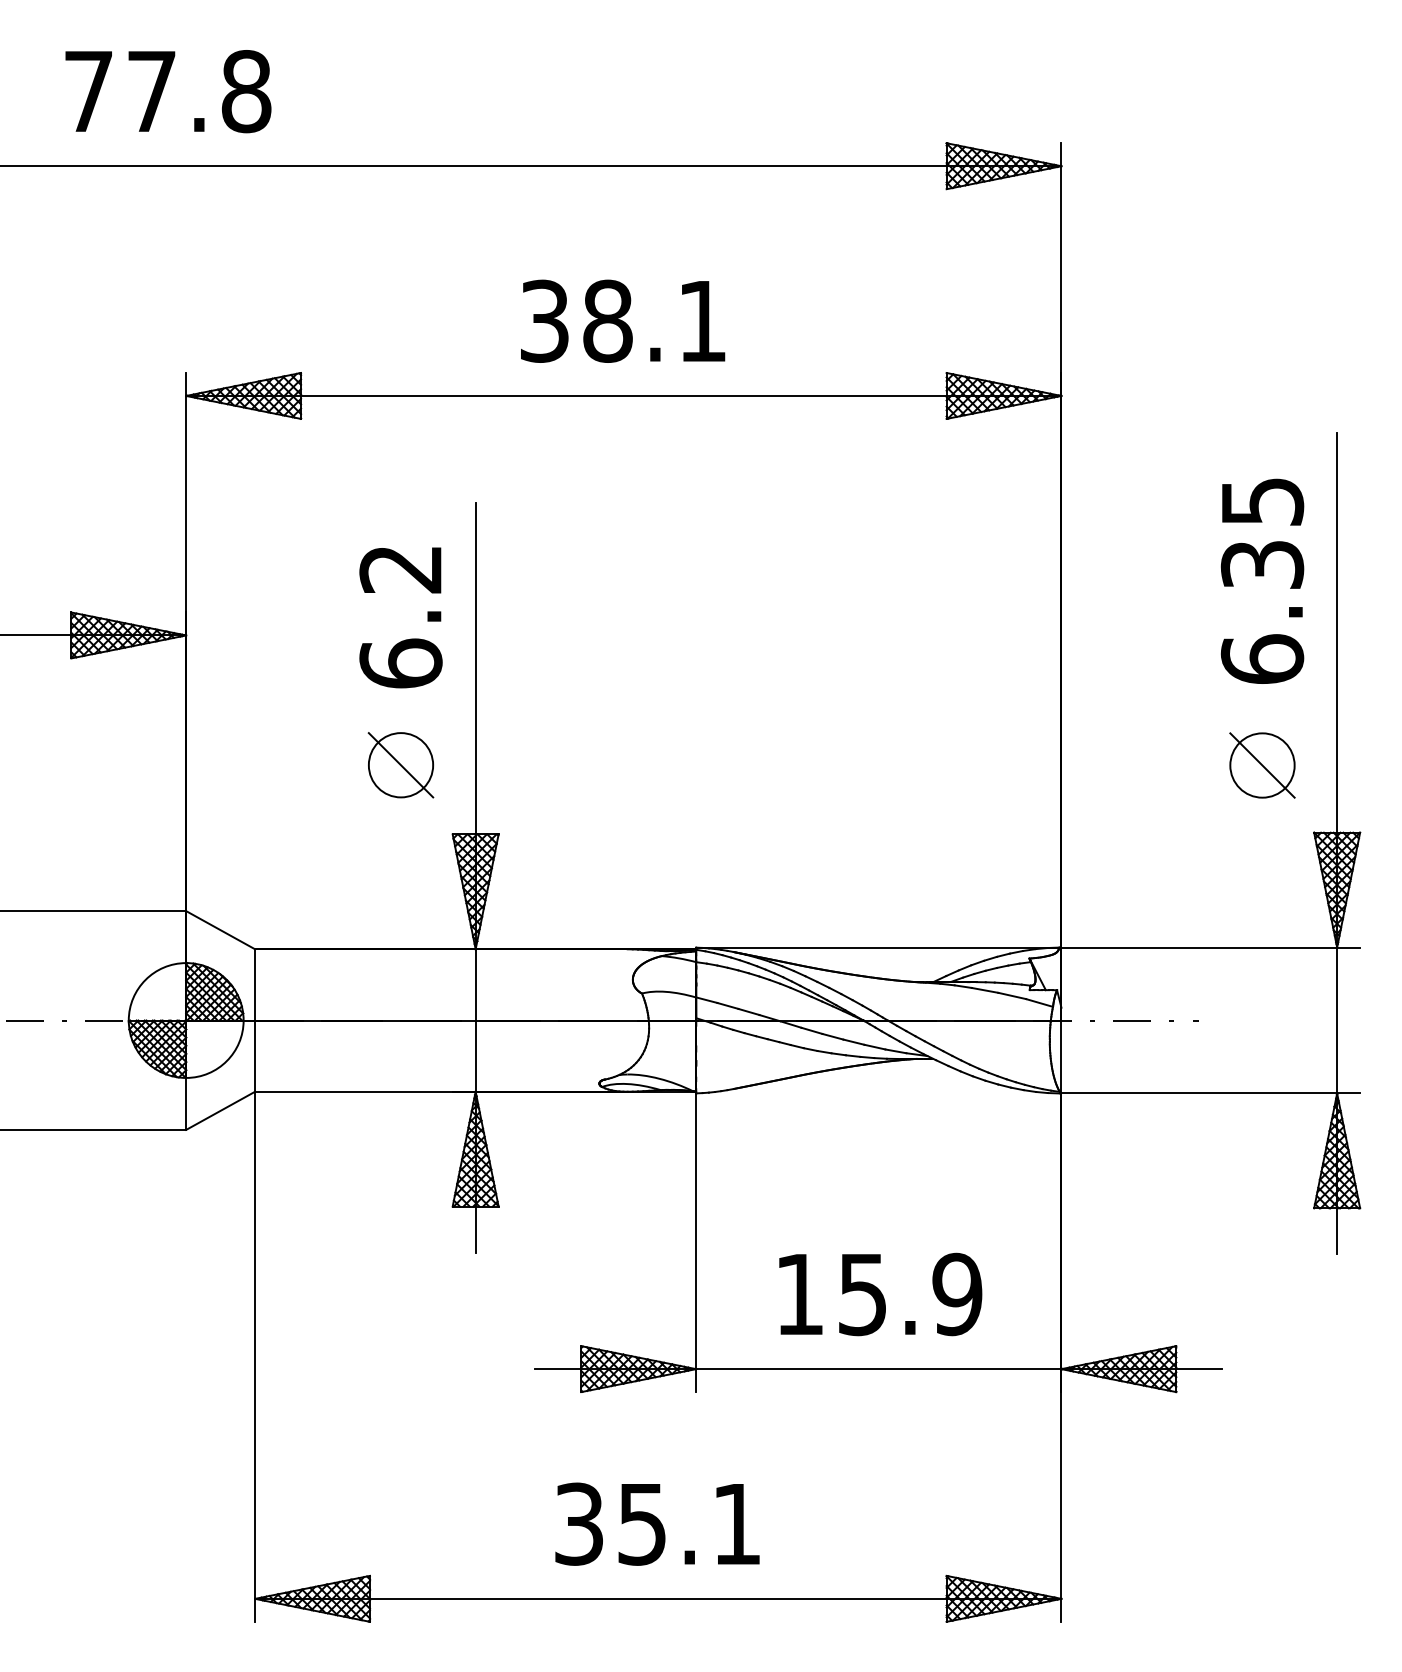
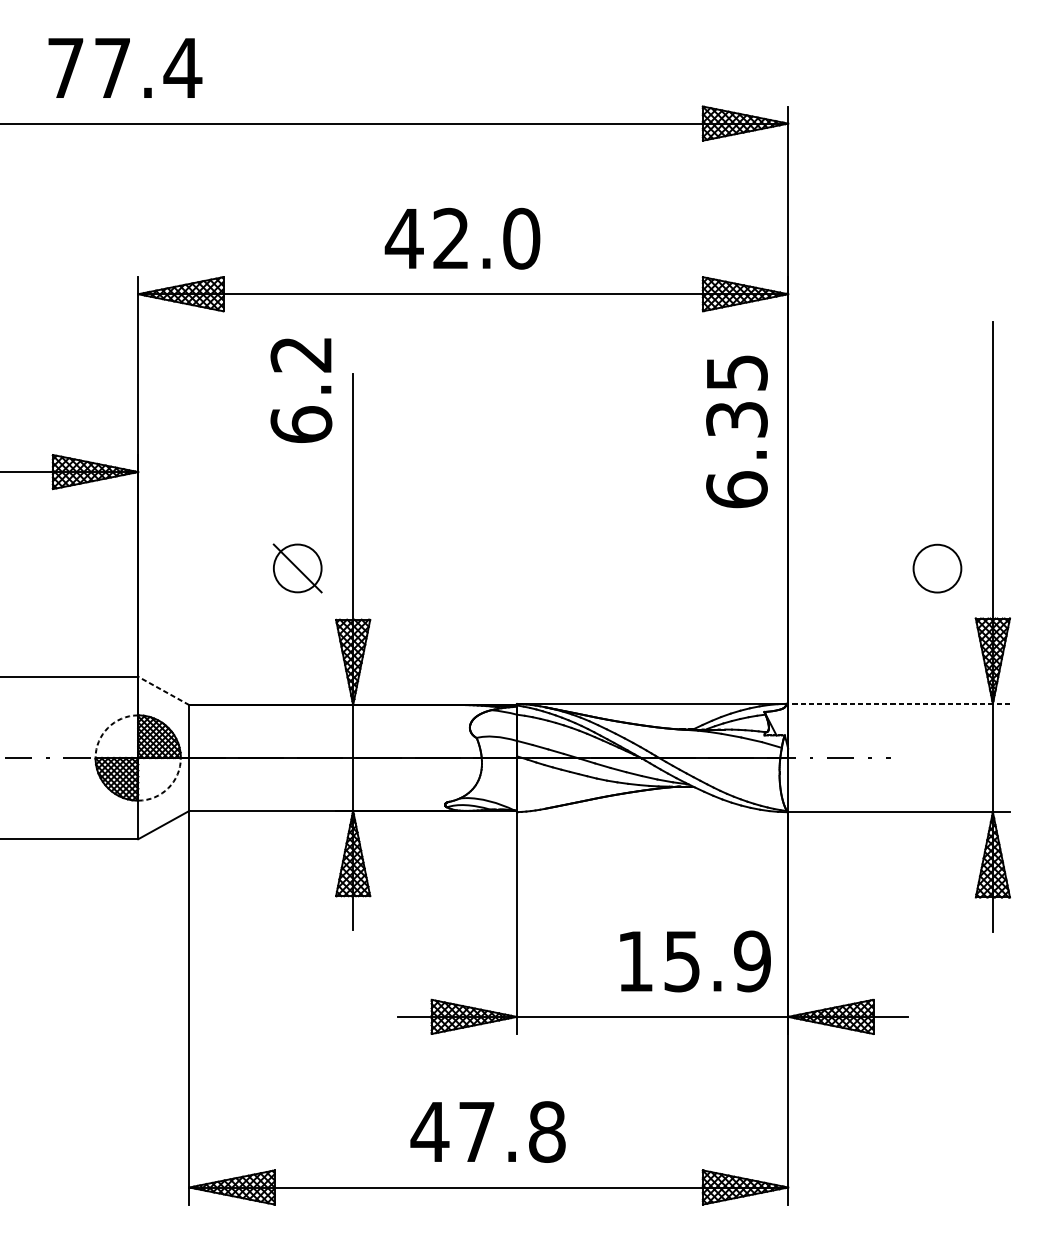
text: (246, 91) -> (182, 68), 77.8 -> 77.4
text: (622, 320) -> (462, 238), 38.1 -> 42.0
text: (1262, 580) -> (736, 431), moved
text: (400, 617) -> (301, 390), moved
line: (1262, 765) -> (937, 568), removed
line: (220, 929) -> (163, 690), solid -> dashed
line: (1210, 947) -> (898, 703), solid -> dashed
arc: (145, 979) -> (107, 727), solid -> dashed
arc: (226, 1061) -> (168, 788), solid -> dashed
text: (880, 1294) -> (695, 961), moved
text: (656, 1523) -> (487, 1131), 35.1 -> 47.8

